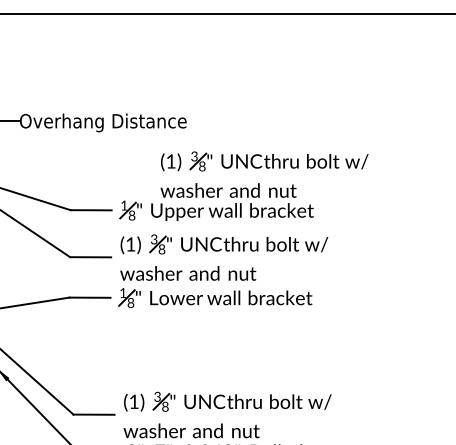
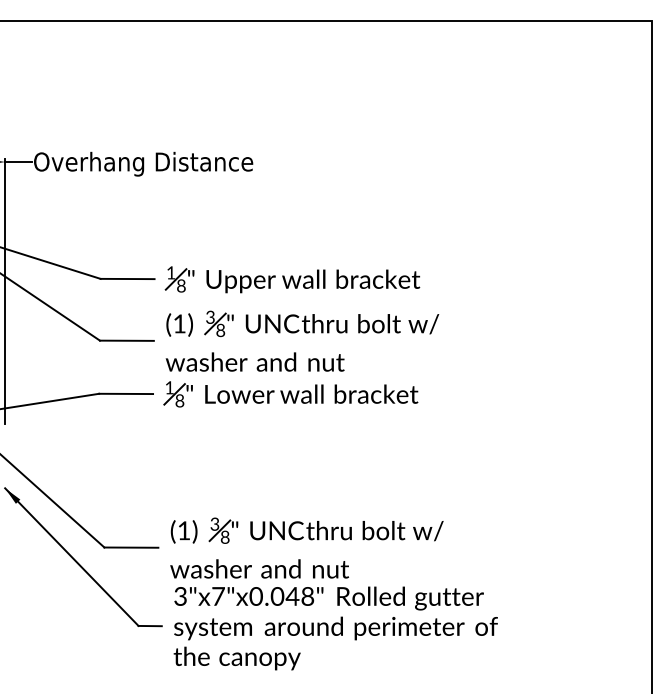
part: (267, 168) -> (359, 224), removed

